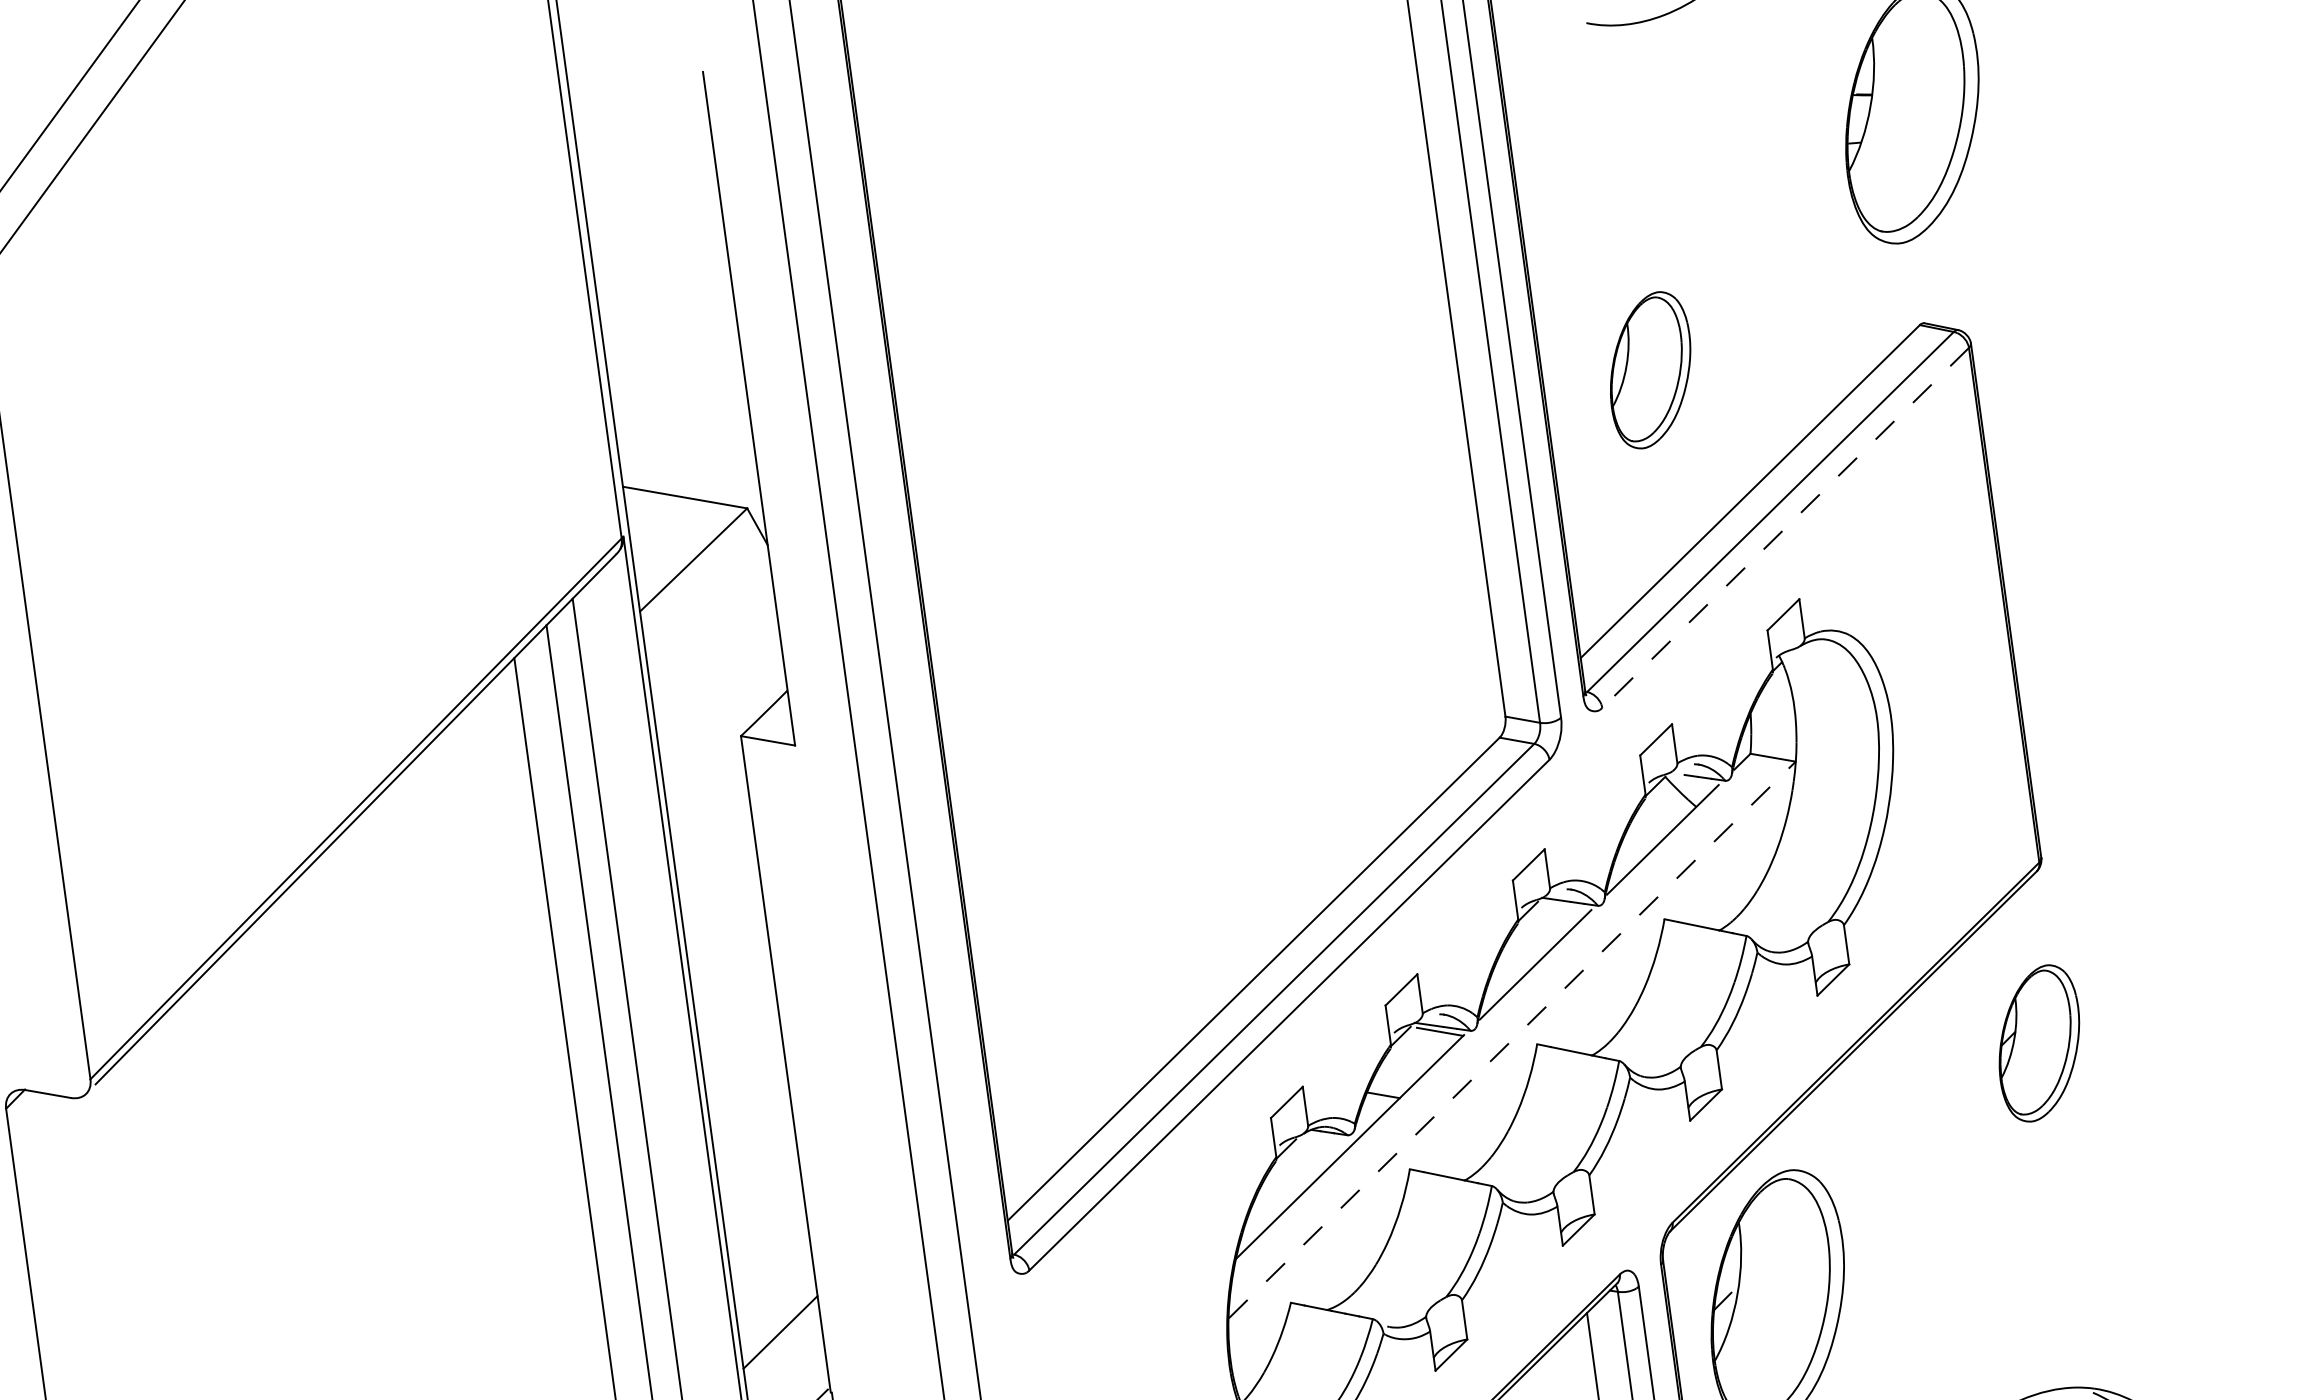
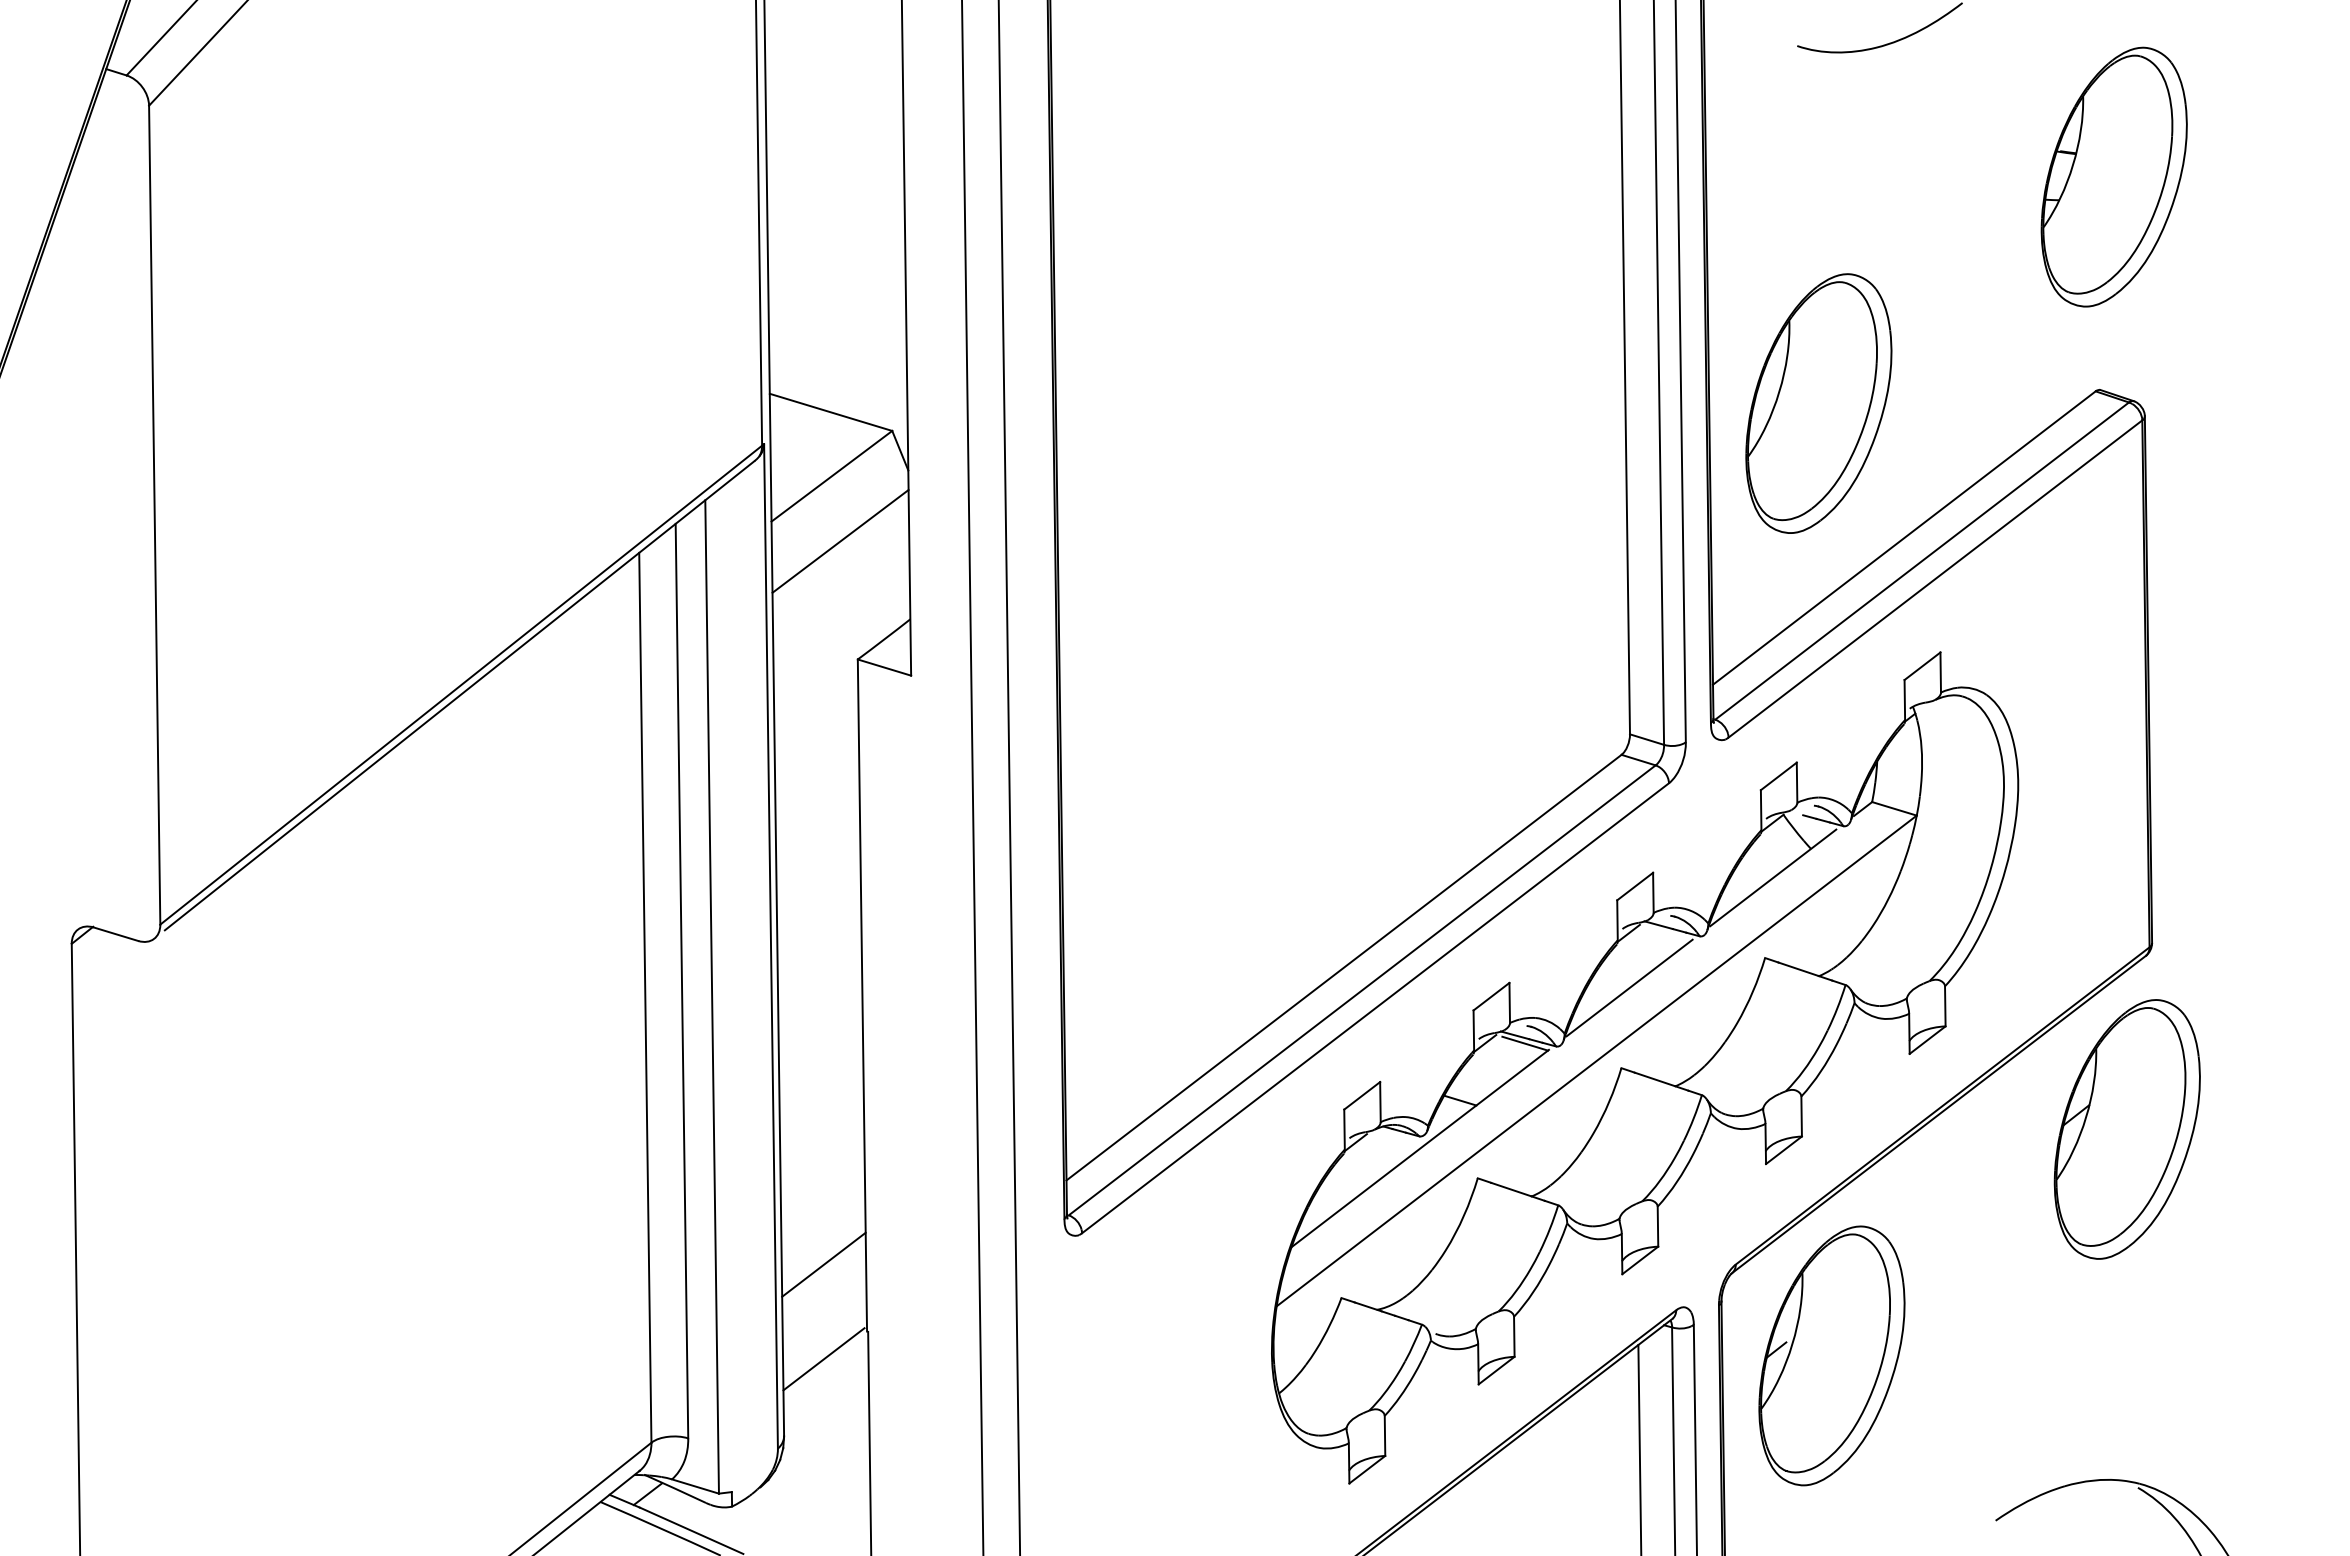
part: (1650, 370) -> (1818, 403), size x1.67
line: (1785, 528) -> (1935, 579), dashed -> solid
line: (709, 622) -> (840, 541), added
line: (1511, 1039) -> (1596, 1060), dashed -> solid
part: (2038, 1043) -> (2126, 1129), size x1.67

